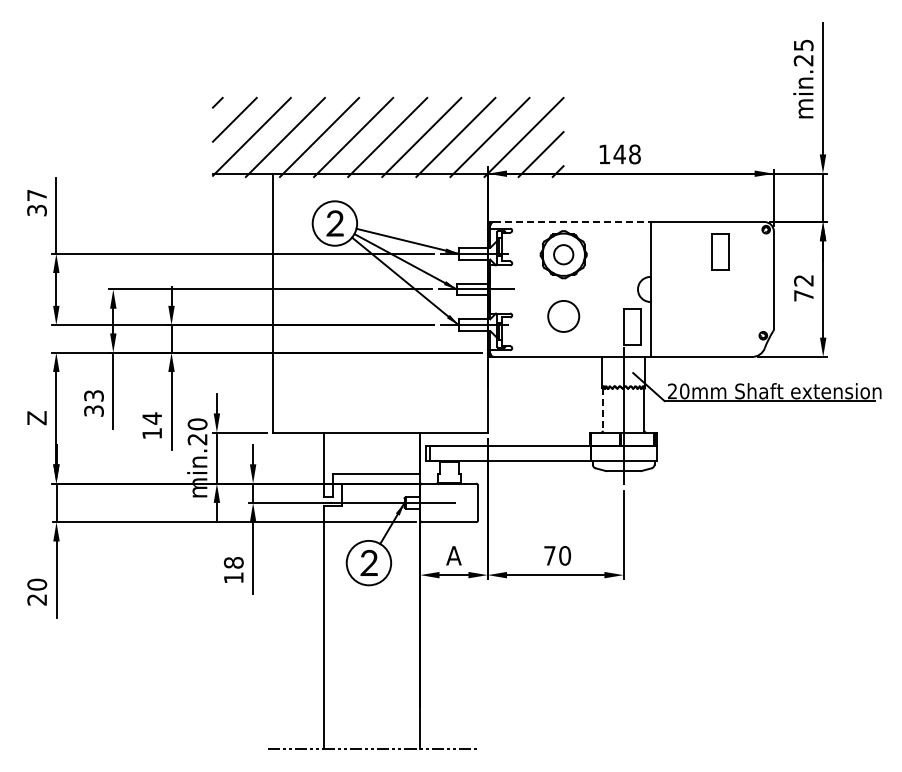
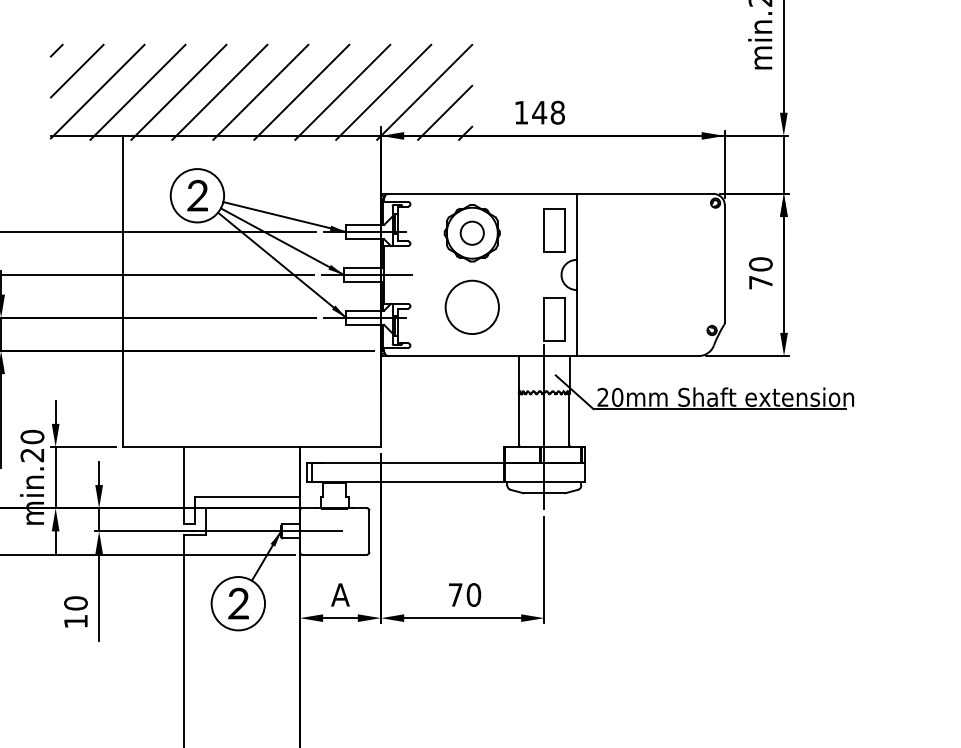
line: (572, 221) -> (482, 193), dashed -> solid
part: (720, 251) -> (554, 229), moved
text: (803, 280) -> (760, 264), 72 -> 70
circle: (563, 316) -> (472, 307), size x1.43
line: (602, 410) -> (518, 420), dashed -> solid
text: (233, 562) -> (75, 602), 18 -> 10

